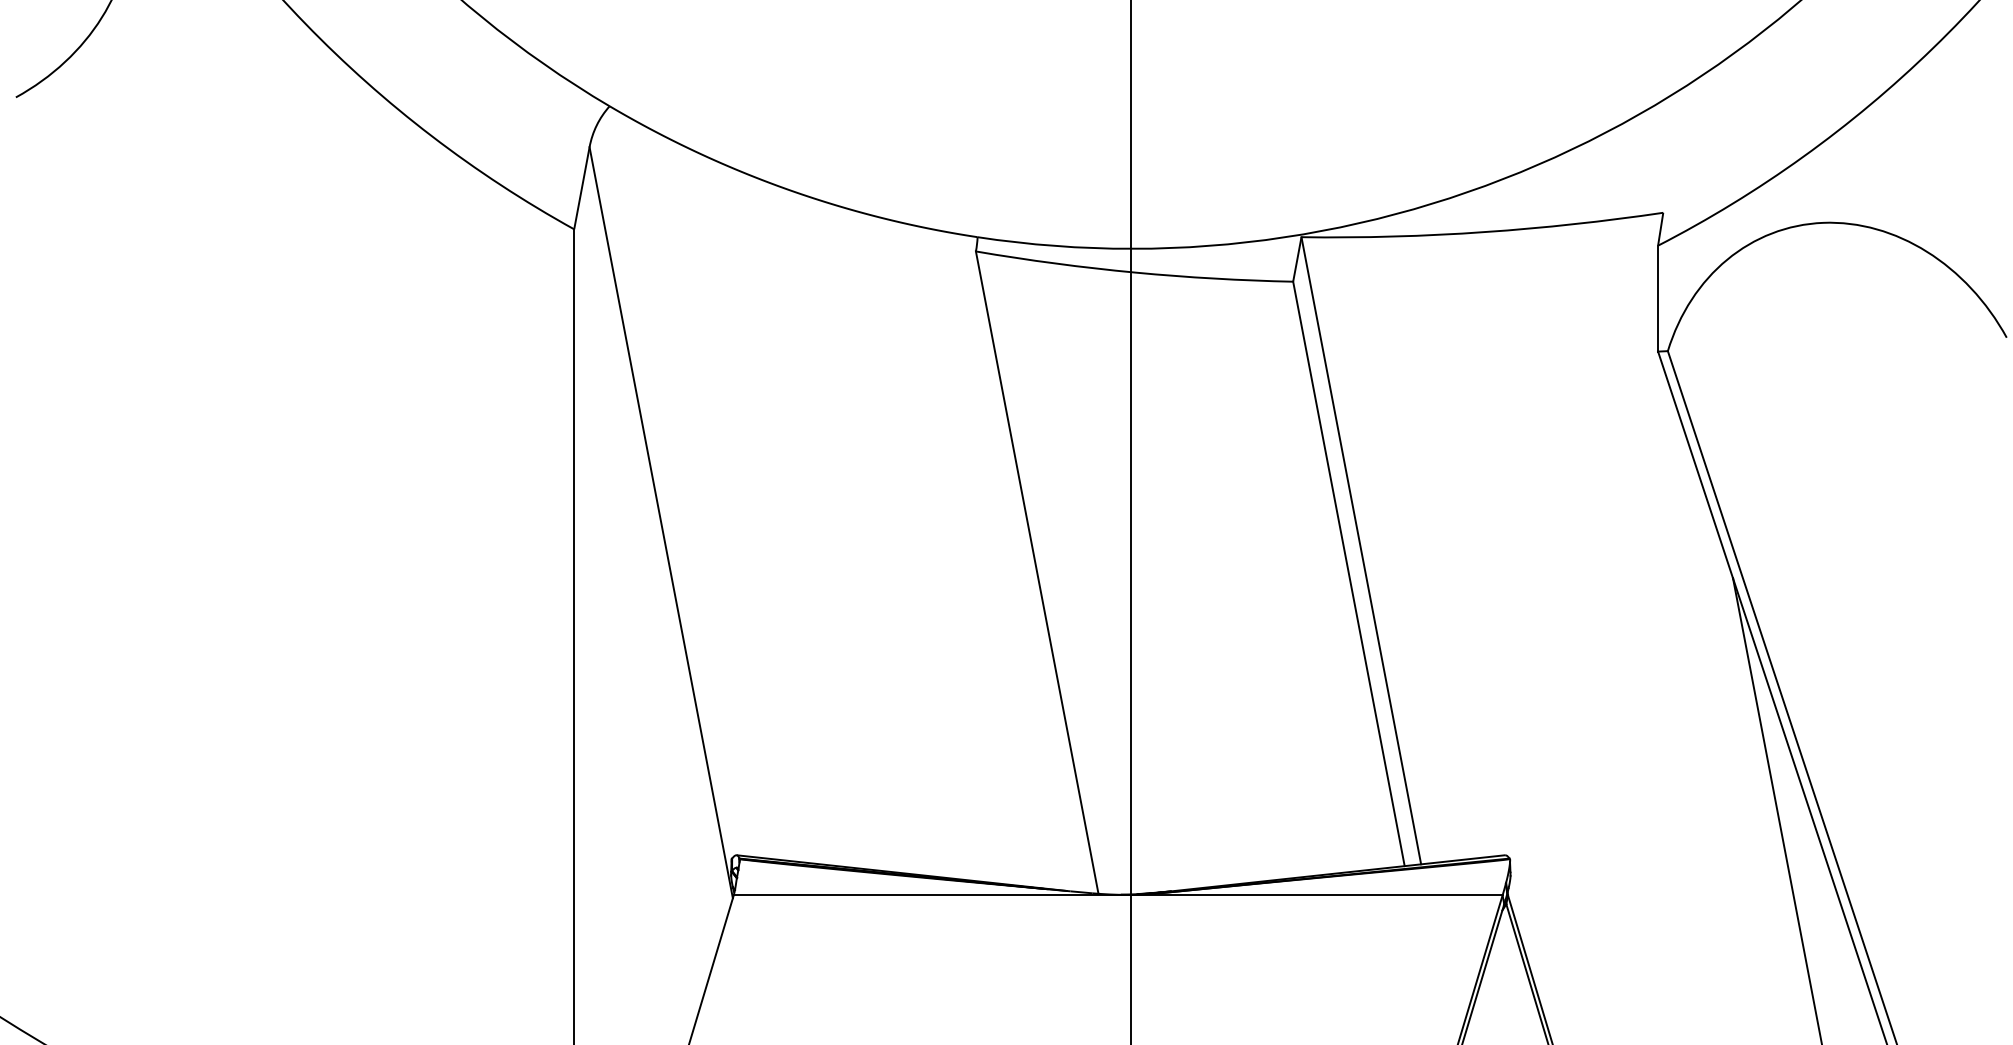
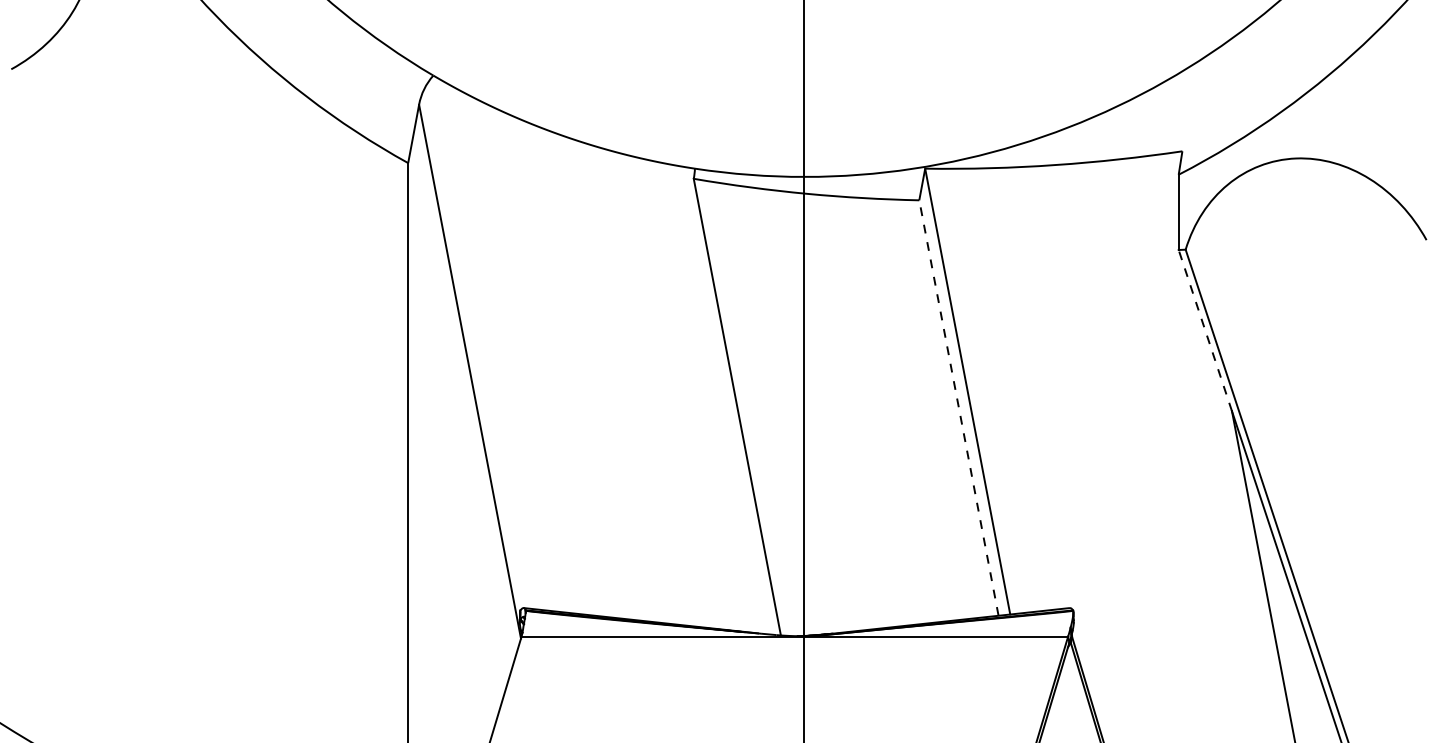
line: (1695, 464) -> (1205, 330), solid -> dashed
line: (1348, 573) -> (958, 407), solid -> dashed

